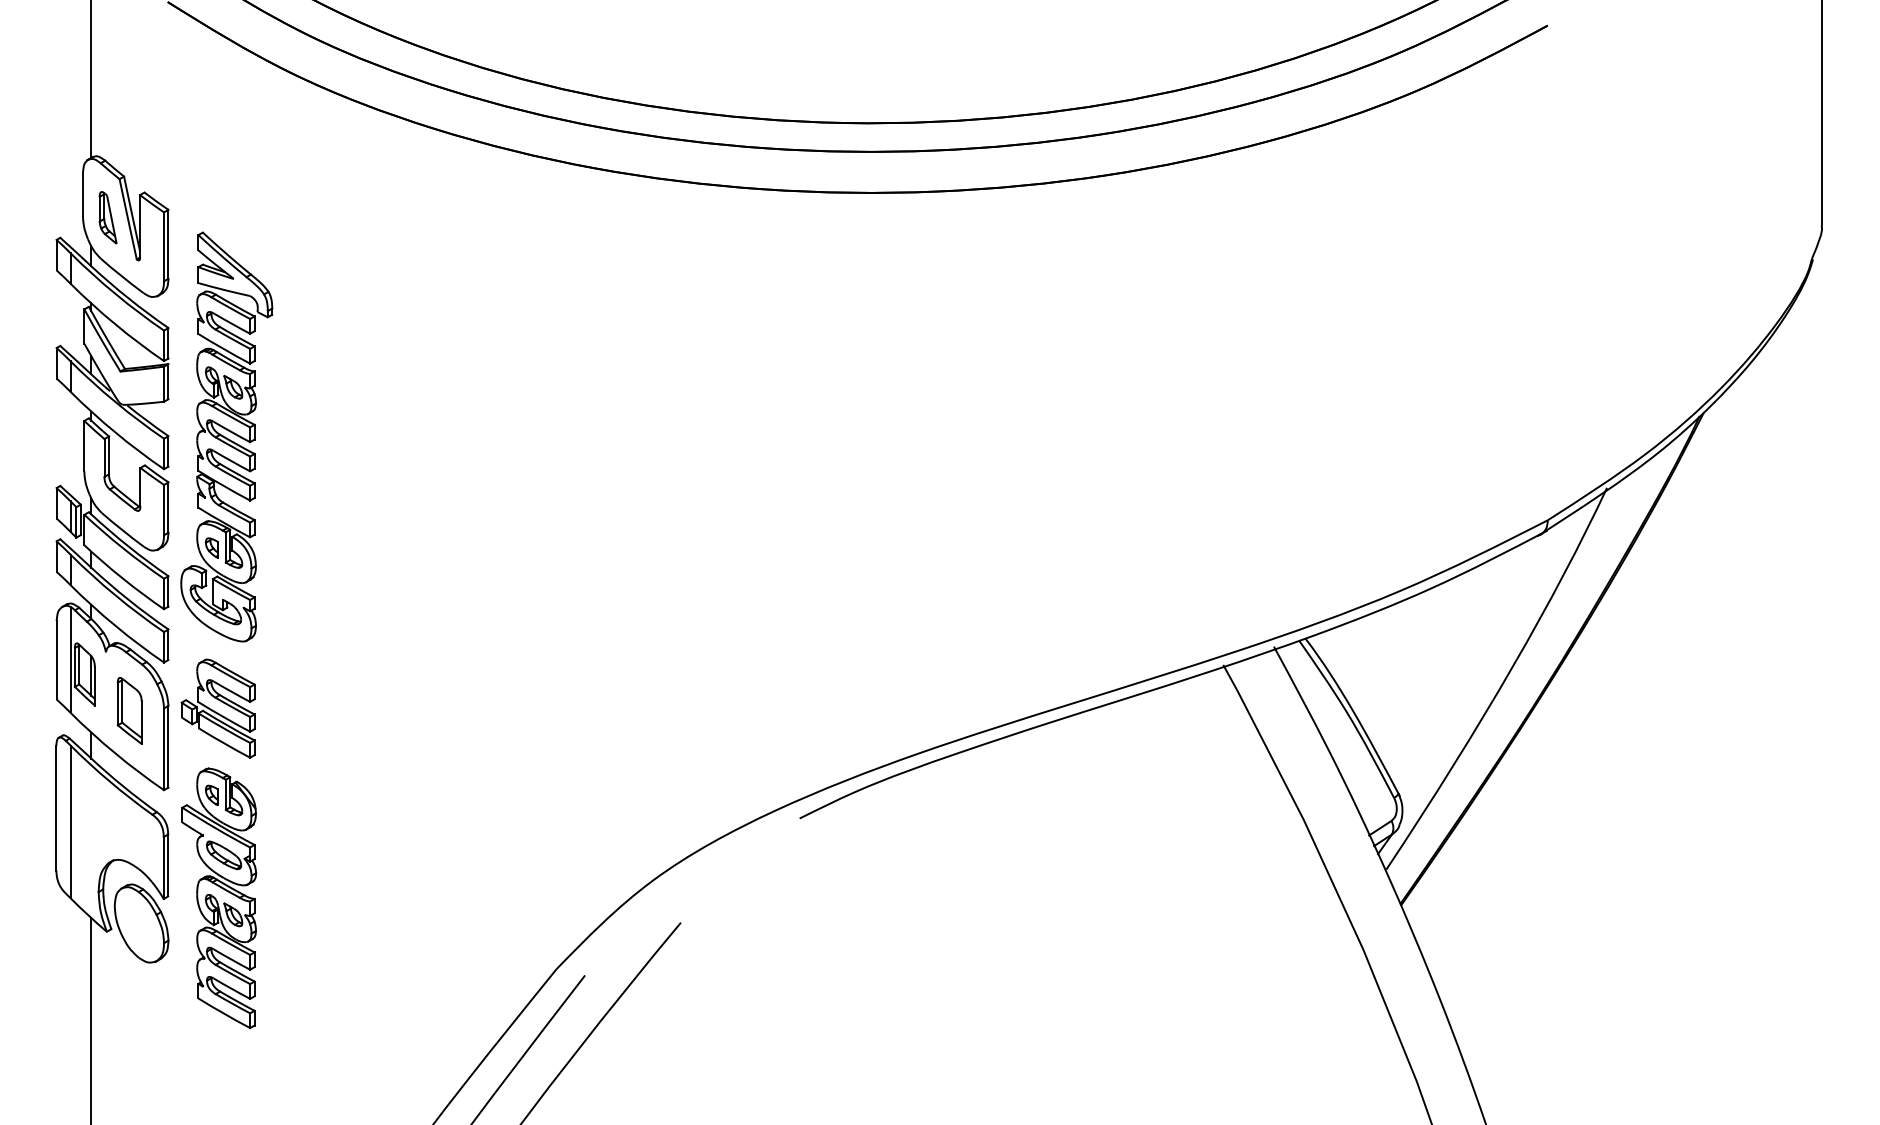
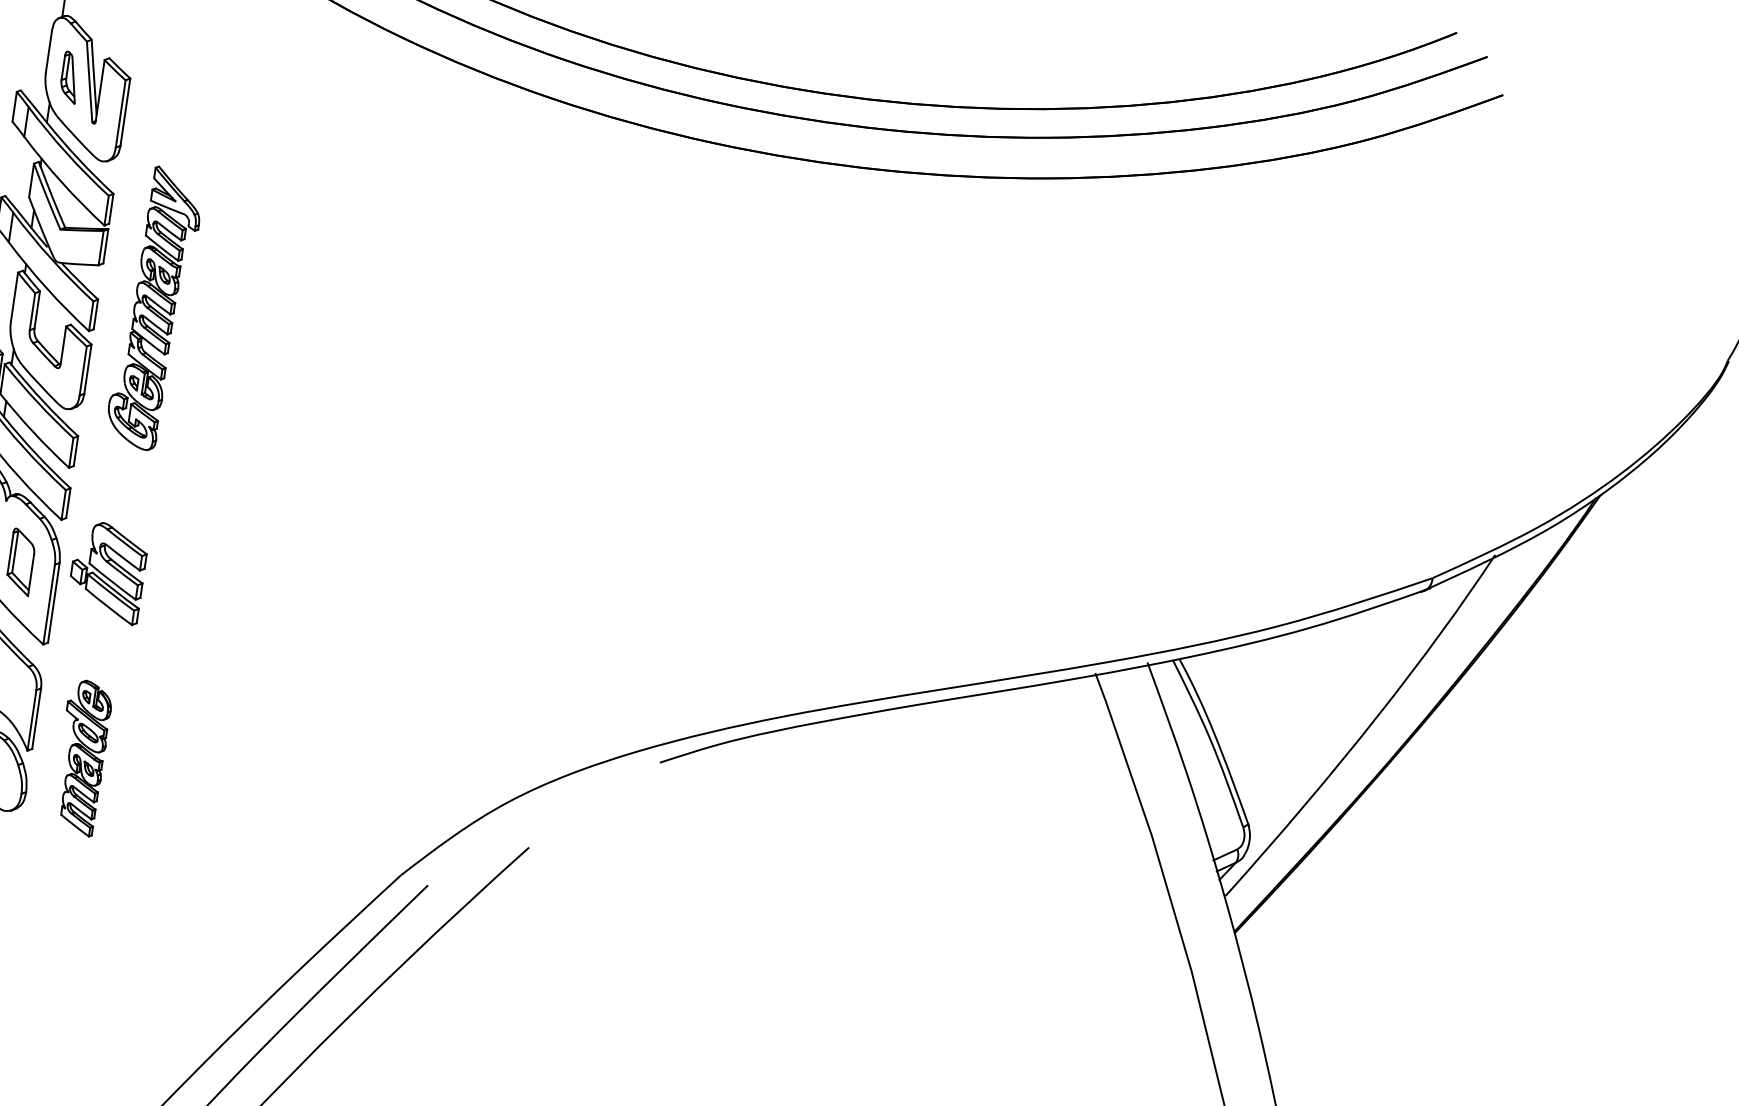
part: (226, 436) -> (154, 308), size x0.7
part: (219, 897) -> (82, 757), size x0.6

